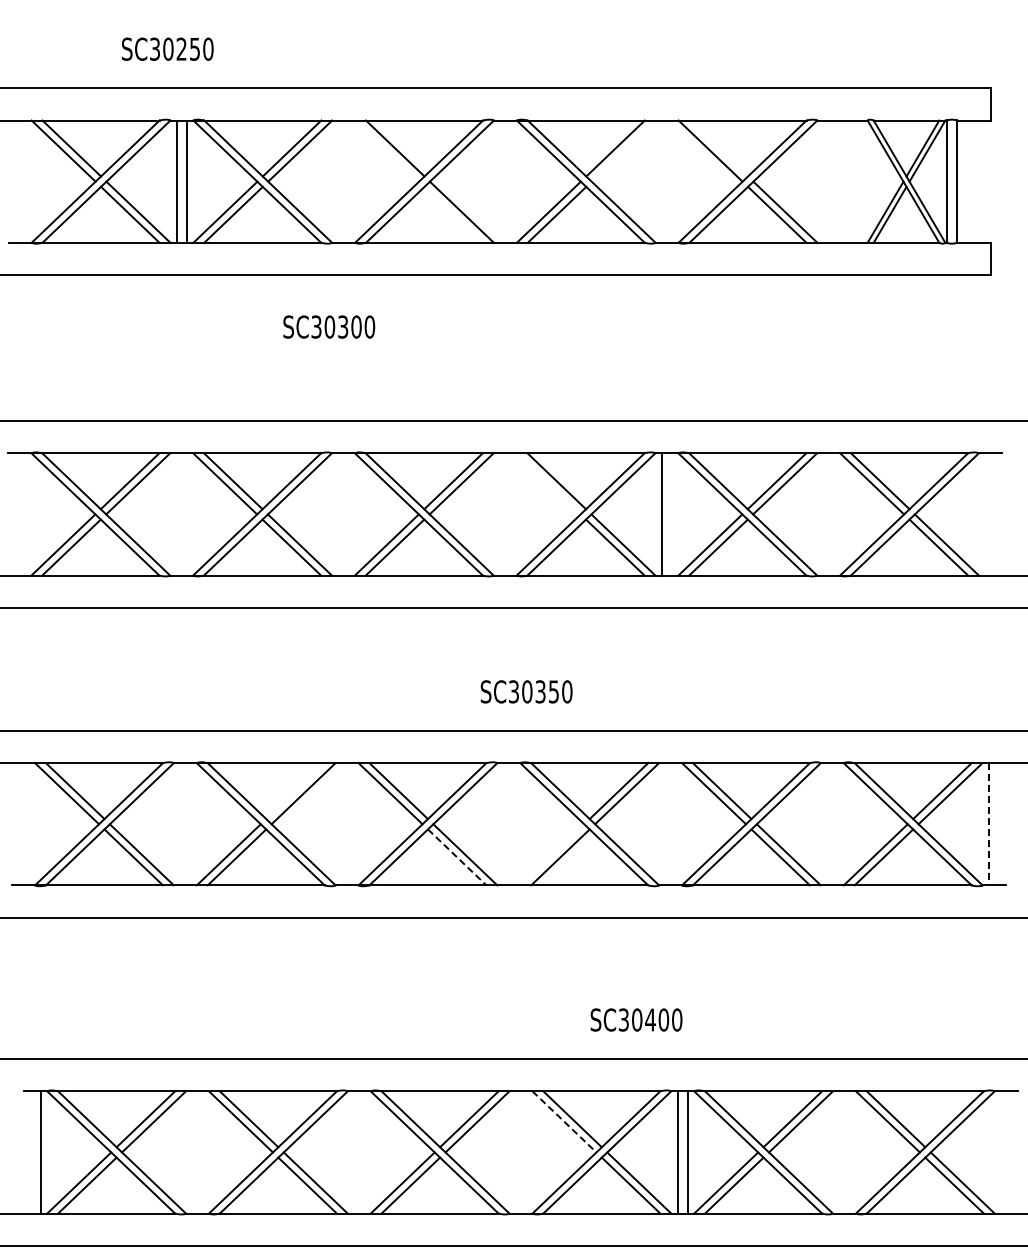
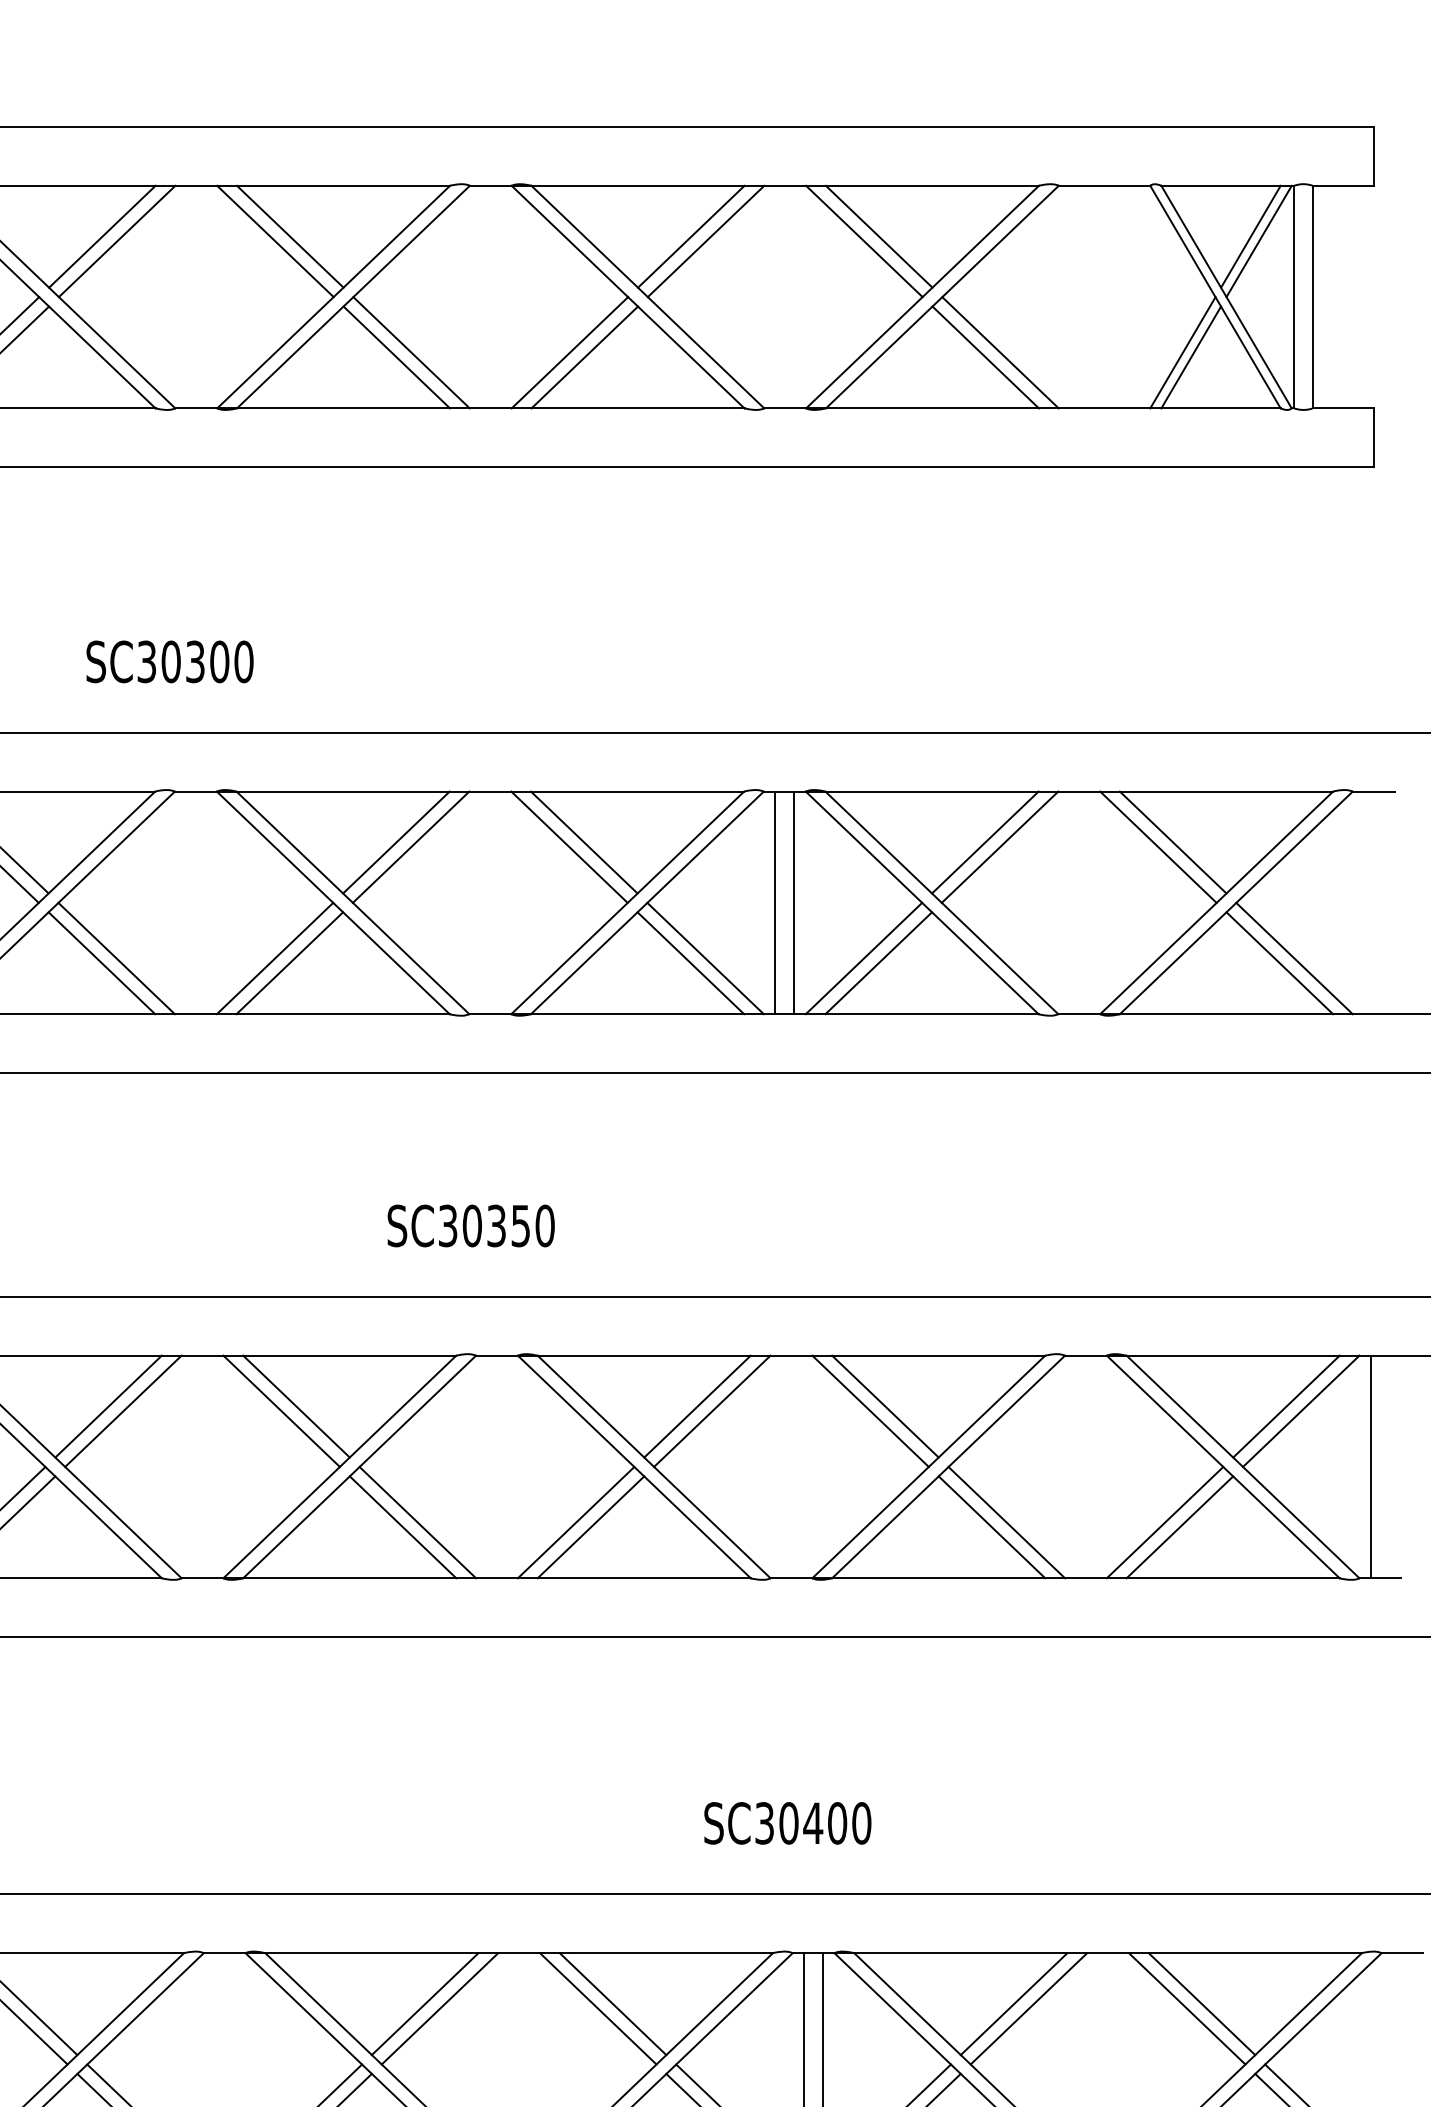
line: (718, 148) -> (878, 236), added
line: (387, 150) -> (276, 240), added
line: (623, 150) -> (705, 240), added
line: (453, 214) -> (396, 356), added
text: (329, 326) -> (170, 660), moved
line: (548, 483) -> (569, 846), added
line: (672, 514) -> (794, 903), added
text: (526, 691) -> (470, 1225), moved
line: (295, 791) -> (108, 1407), added
line: (988, 824) -> (1370, 1467), dashed -> solid
line: (552, 854) -> (576, 1522), added
line: (457, 857) -> (403, 1527), dashed -> solid
text: (636, 1019) -> (787, 1822), moved
line: (564, 1122) -> (598, 2009), dashed -> solid

